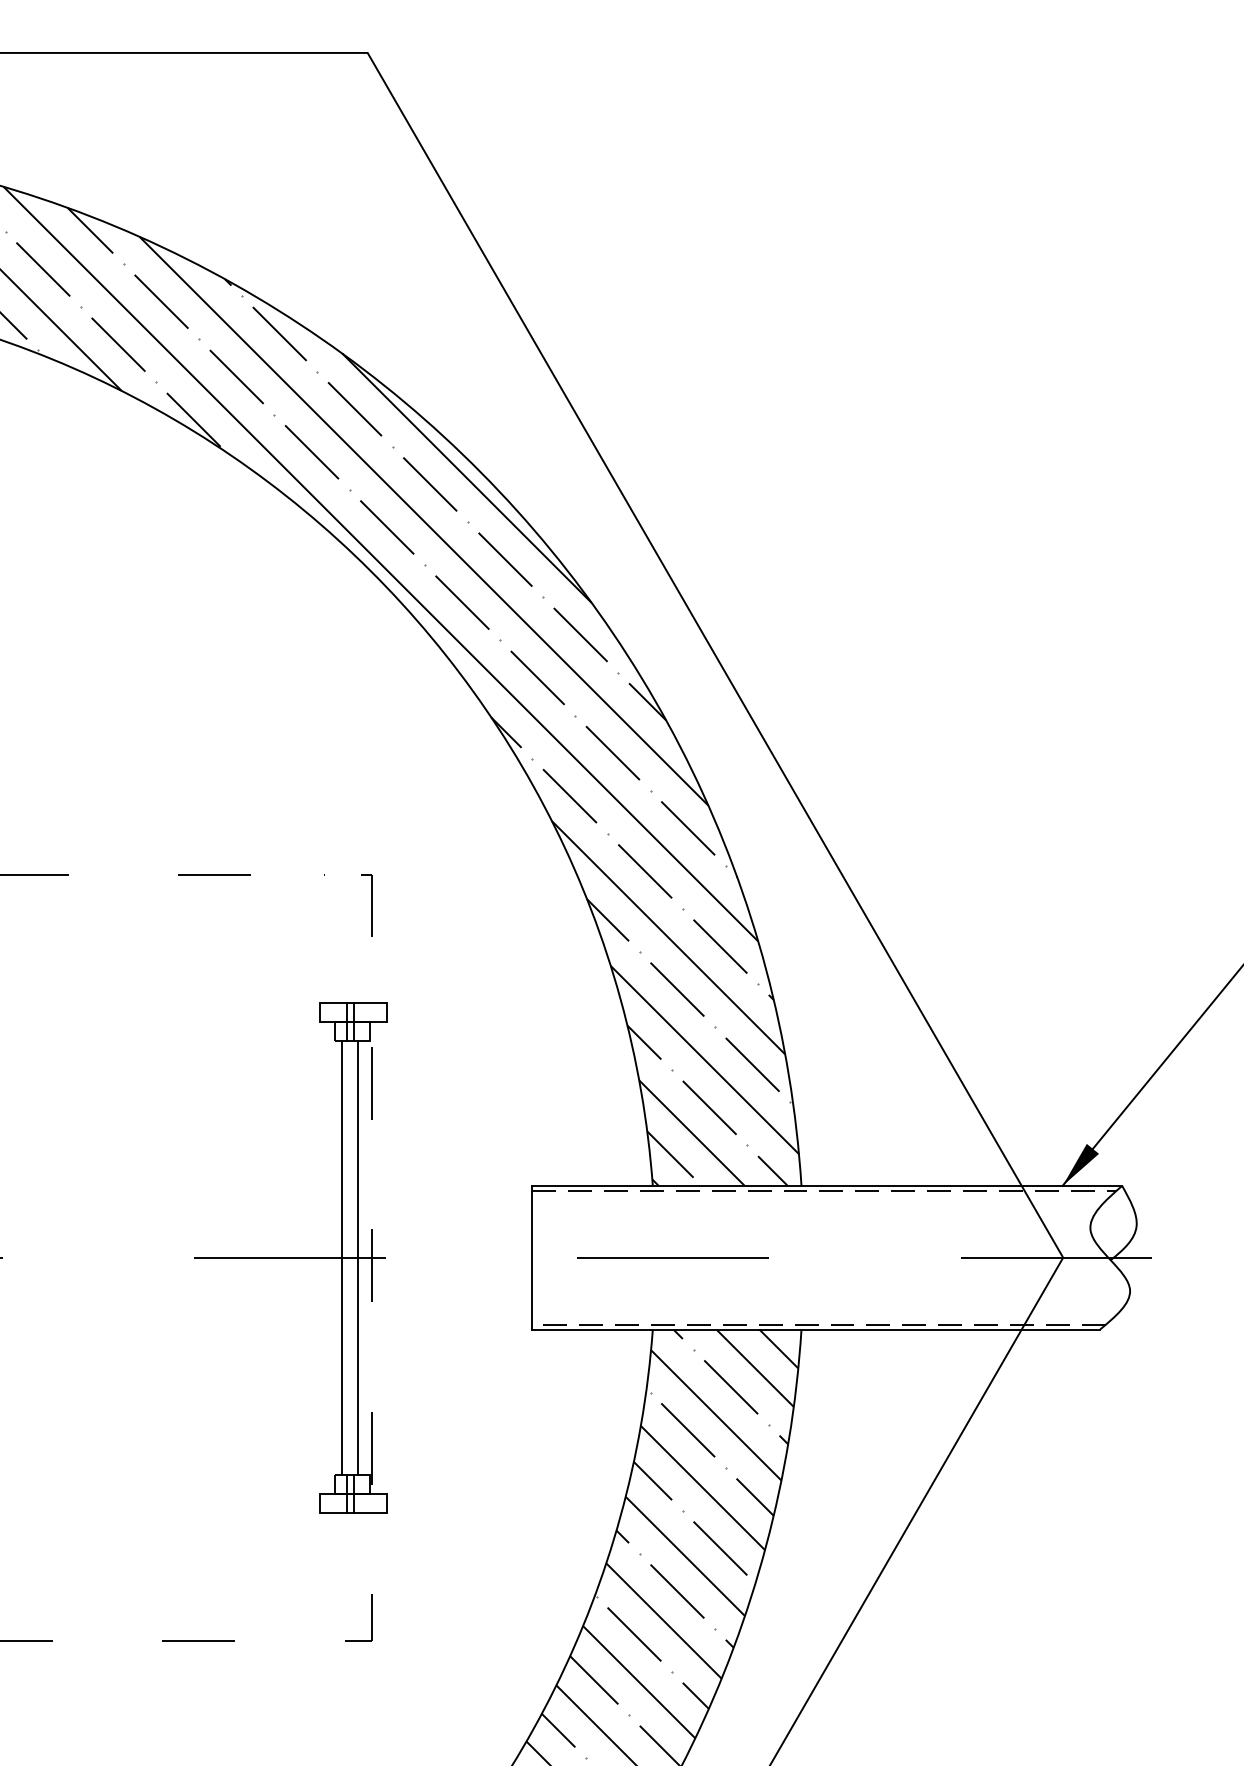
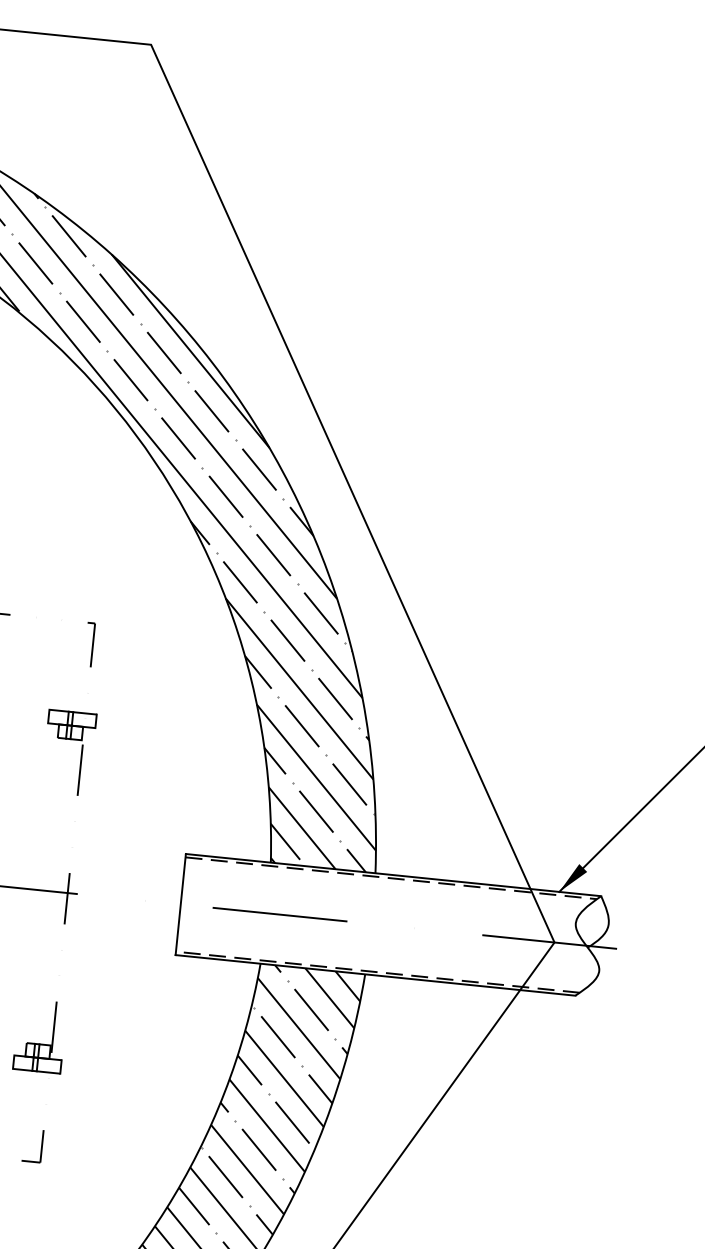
line: (342, 1257) -> (47, 890), removed
line: (358, 1257) -> (58, 891), removed

